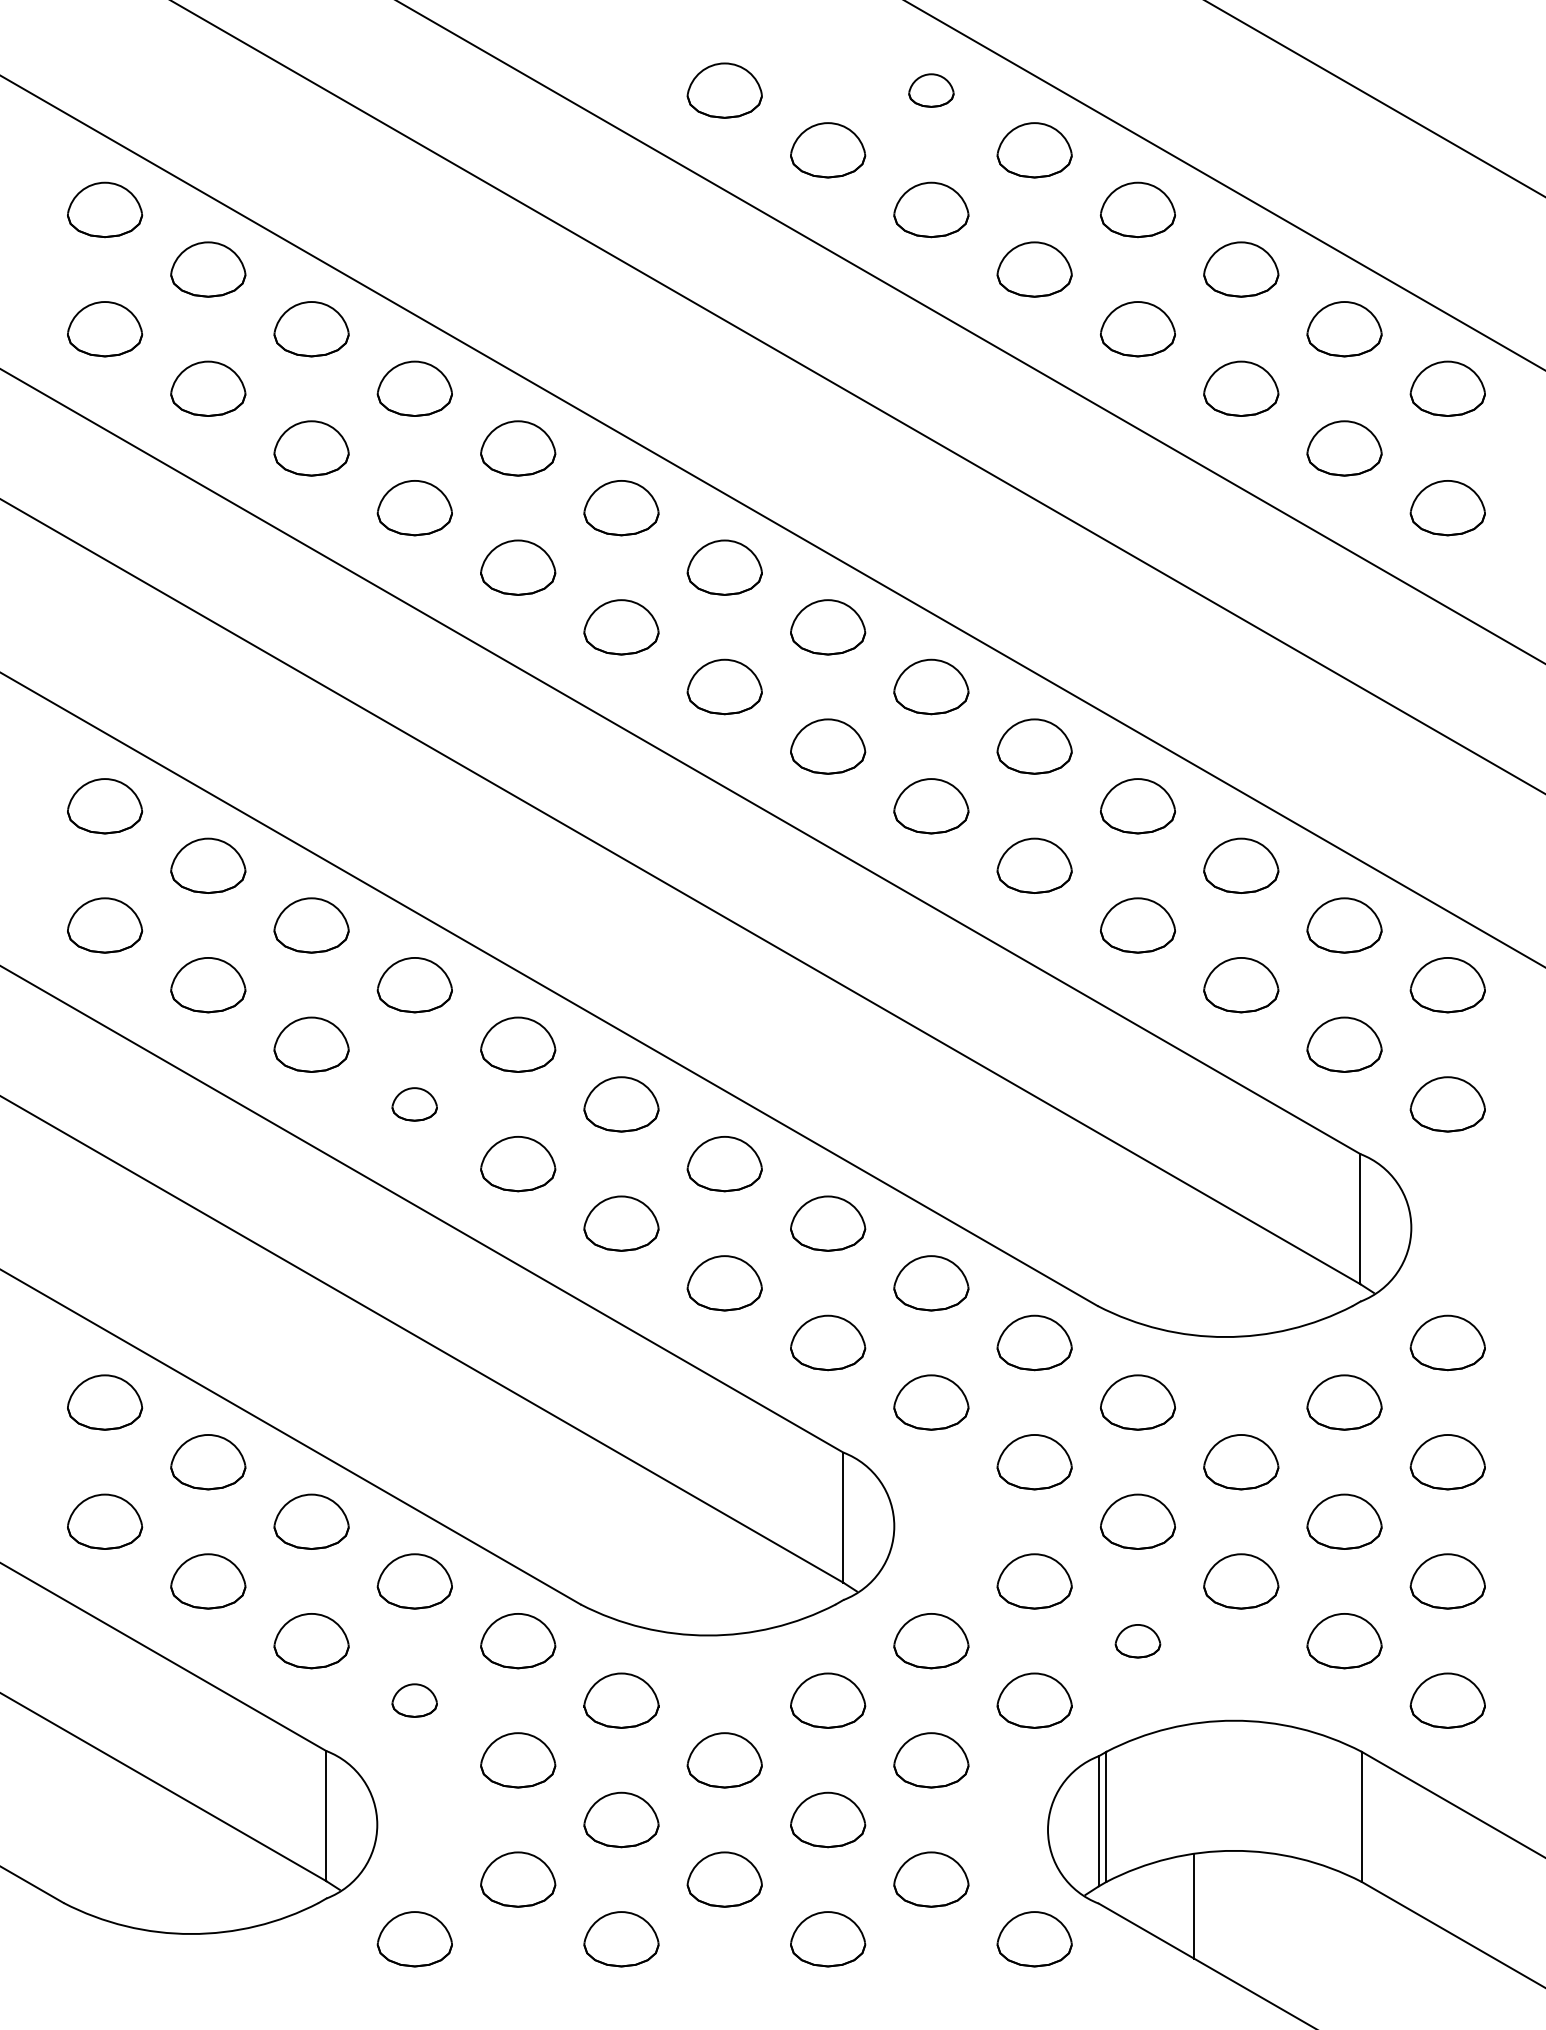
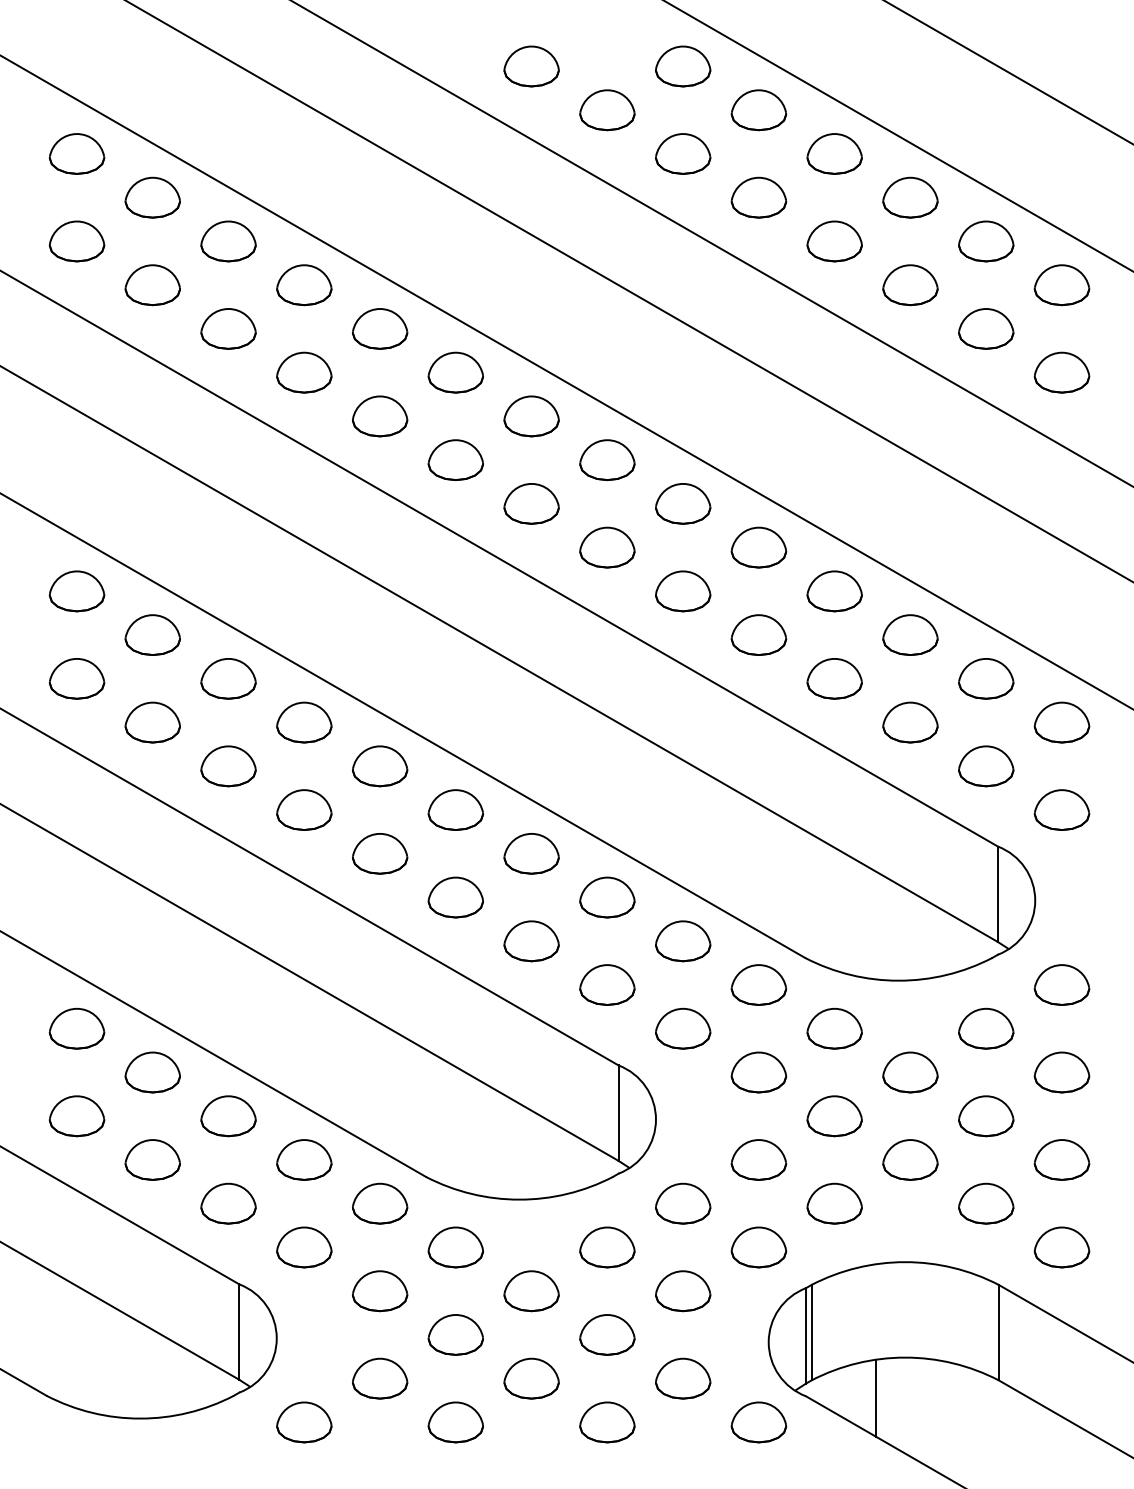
part: (931, 90) -> (683, 66), size x1.67
part: (414, 1104) -> (304, 810), size x1.67
part: (1137, 1641) -> (834, 1204), size x1.67
part: (414, 1700) -> (304, 1247), size x1.67

